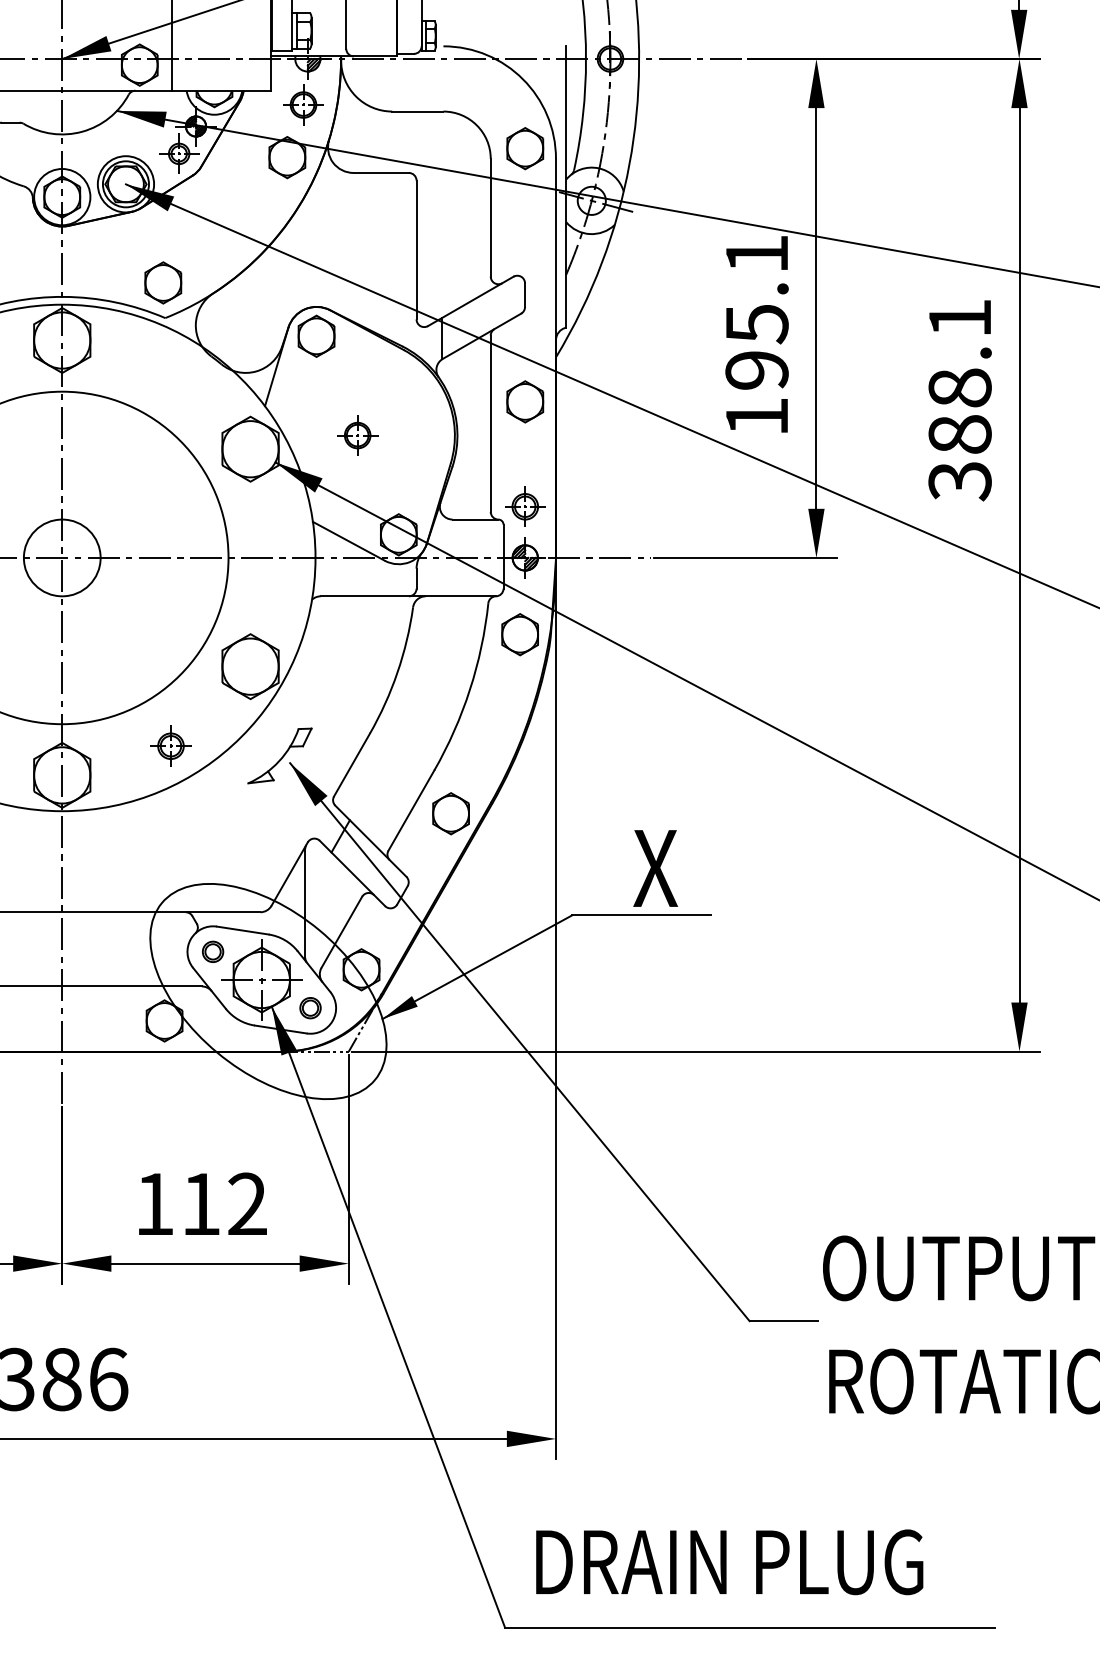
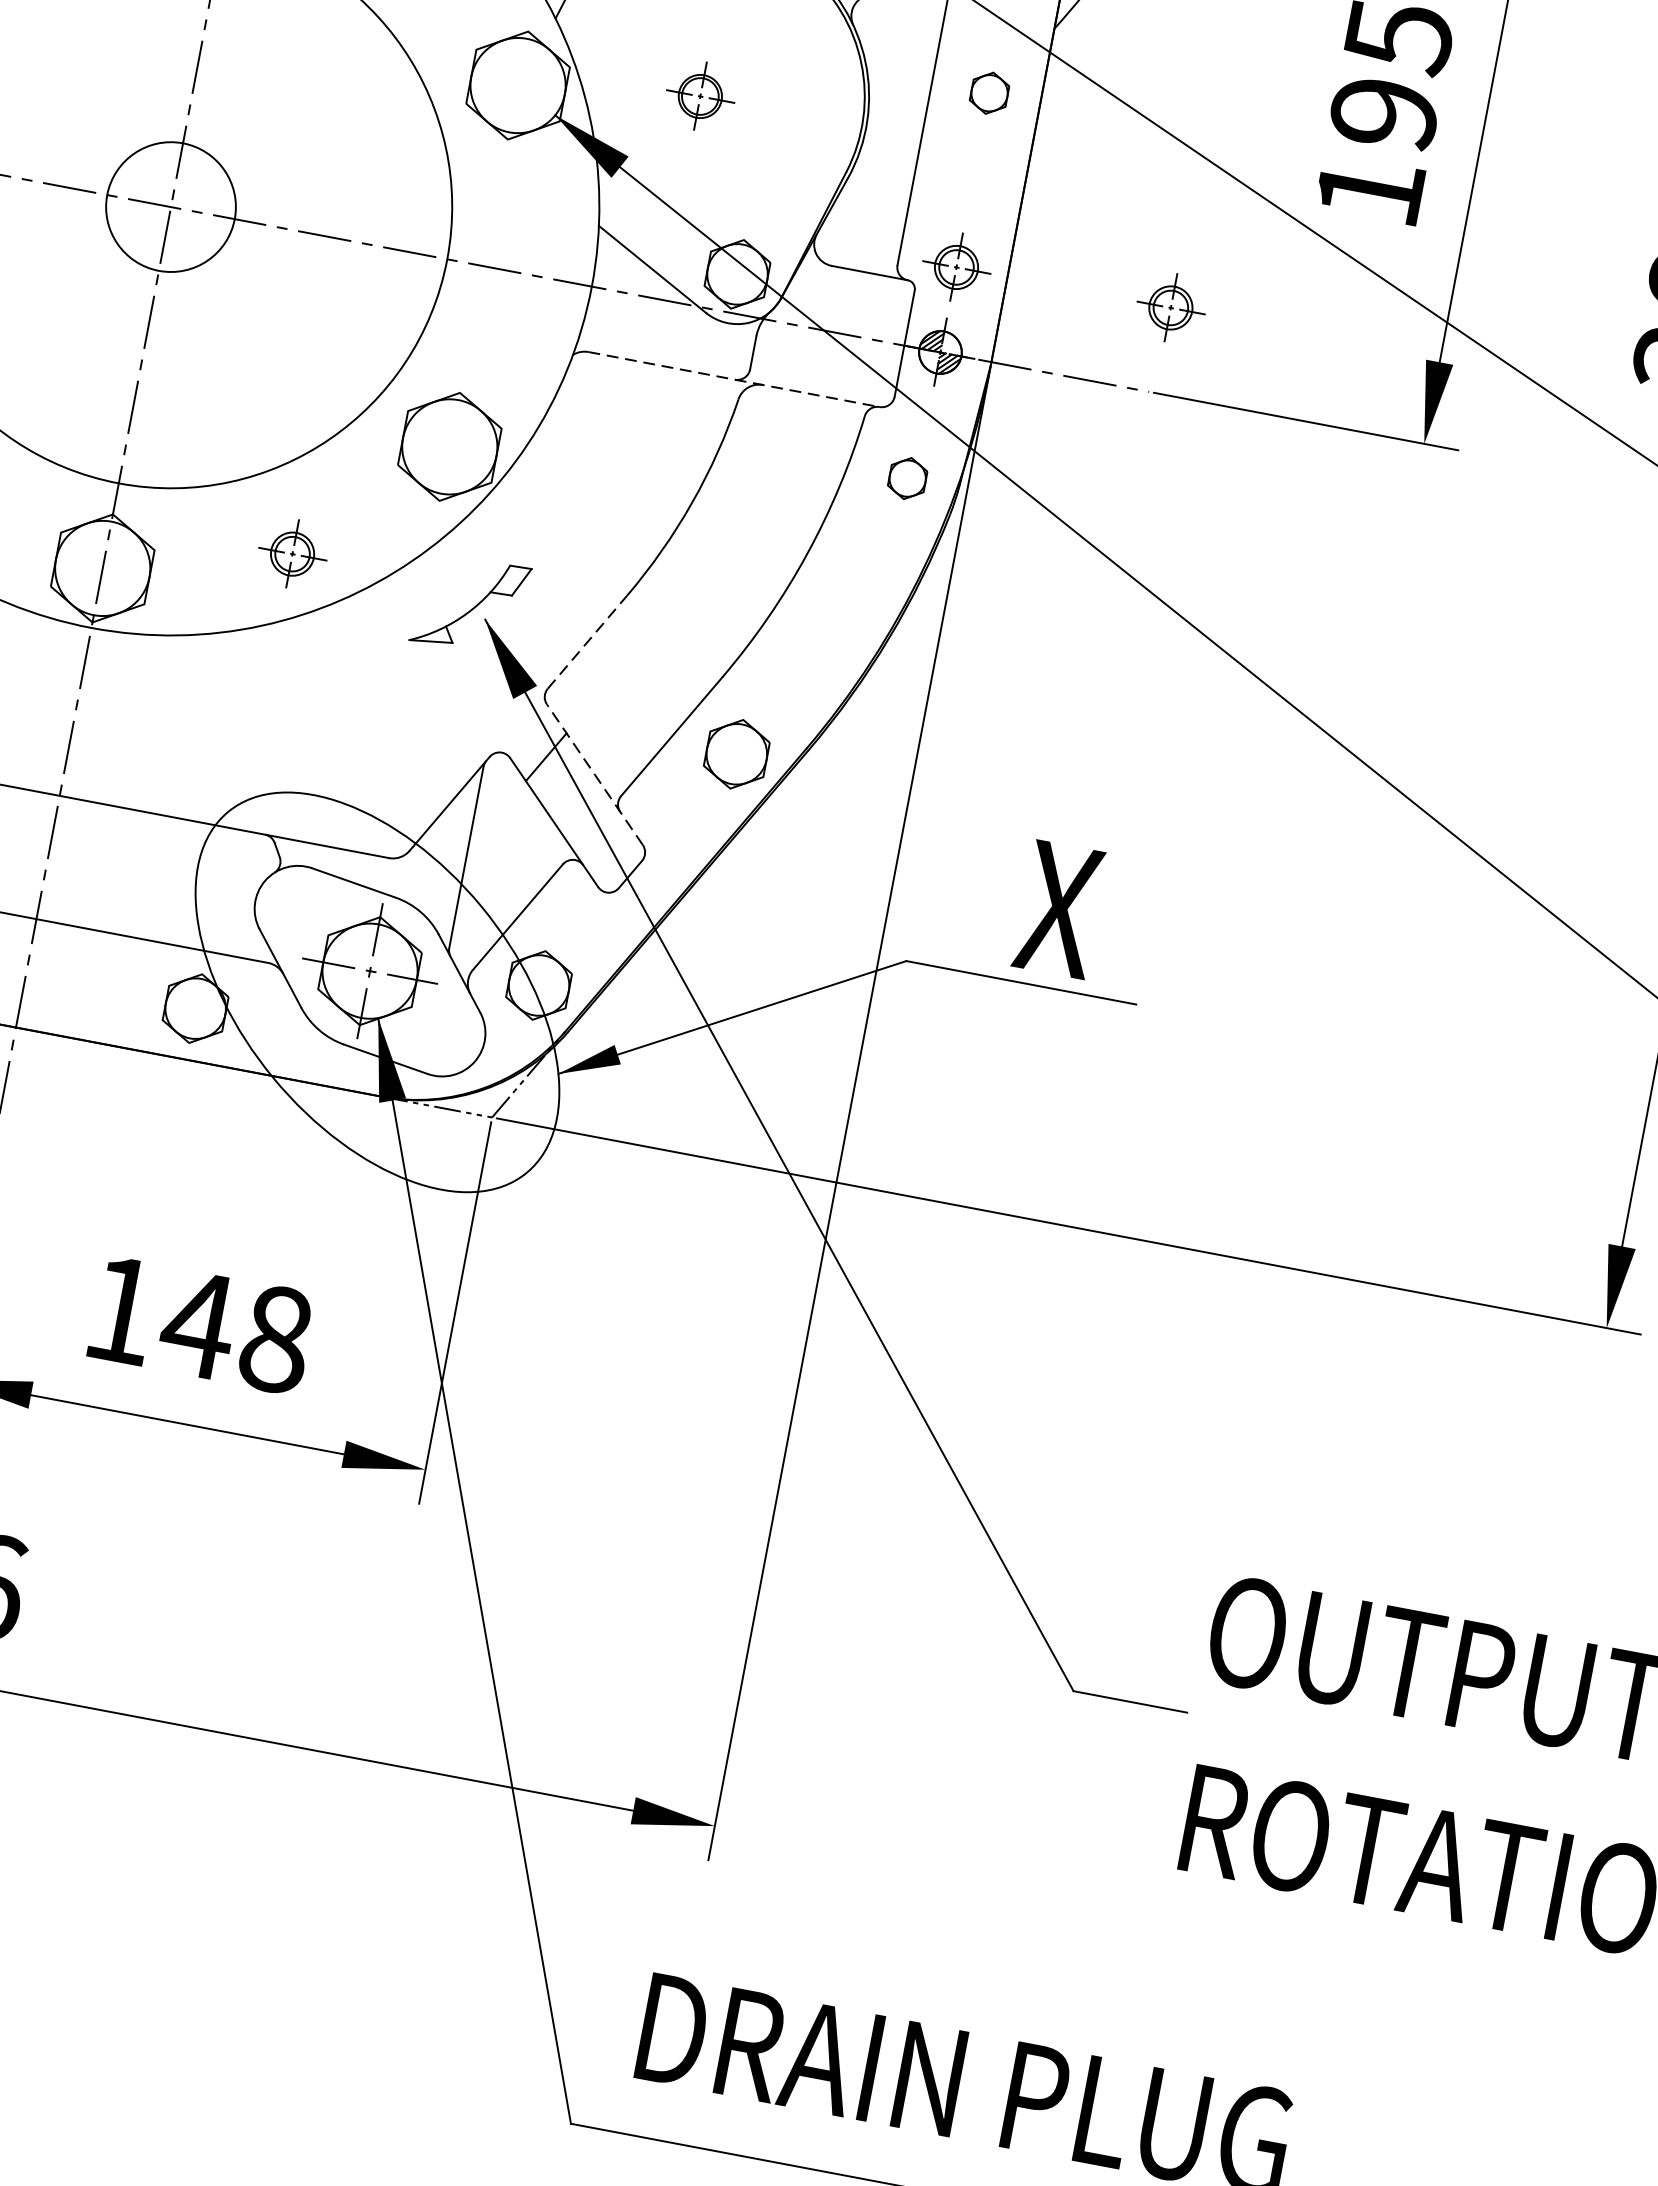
part: (525, 401) -> (989, 92), size x0.6
part: (654, 506) -> (1171, 307), added
line: (408, 596) -> (734, 379), solid -> dashed
part: (519, 634) -> (906, 477), size x0.6
line: (352, 764) -> (588, 641), solid -> dashed
line: (370, 840) -> (594, 773), solid -> dashed
part: (213, 951) -> (298, 908), removed
part: (310, 1008) -> (442, 1033), removed
text: (223, 1203) -> (236, 1330), 112 -> 148

